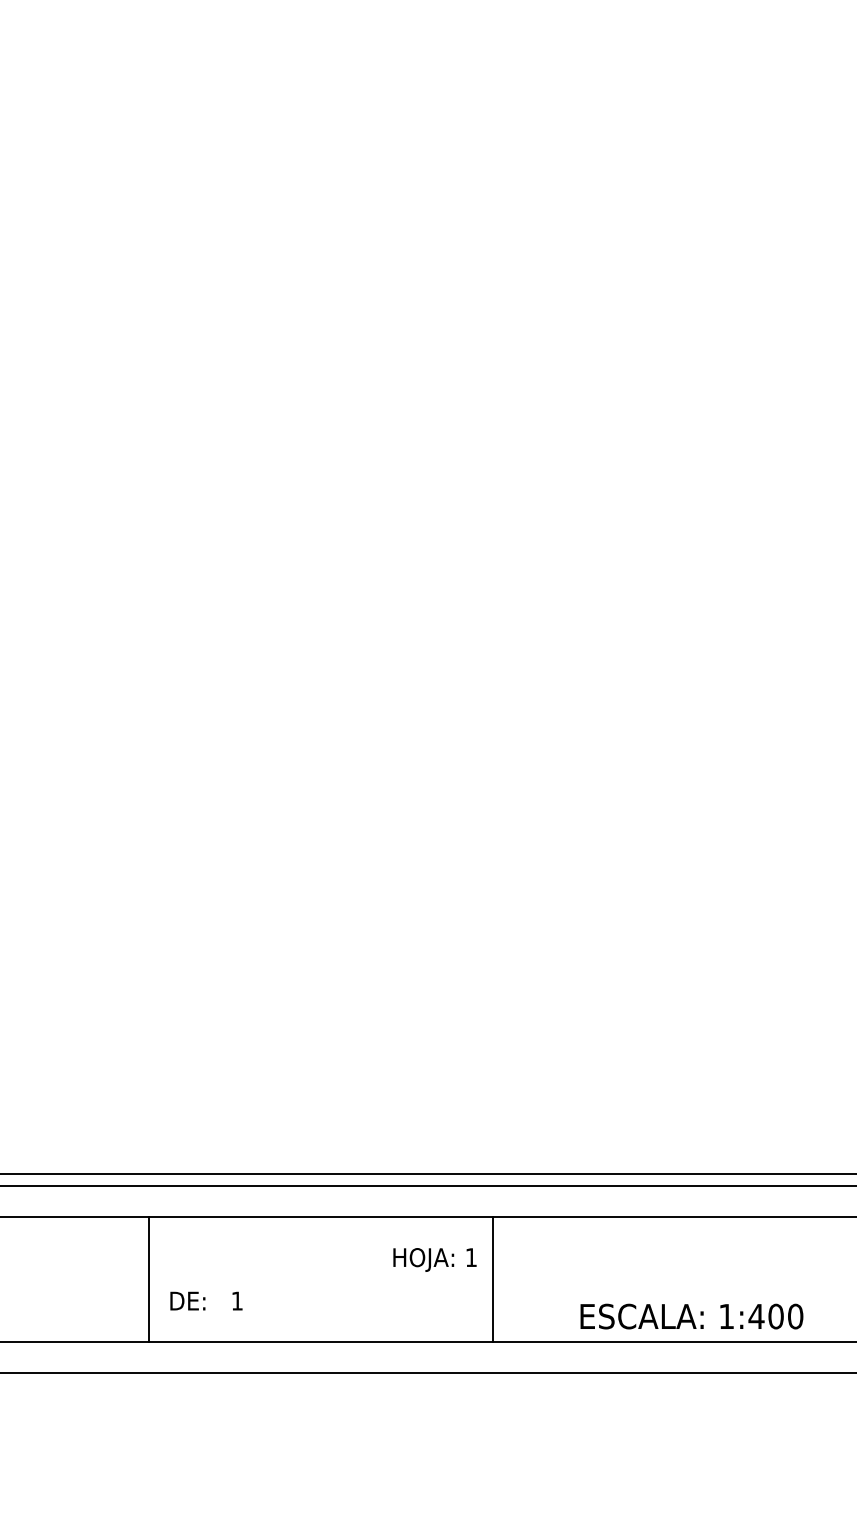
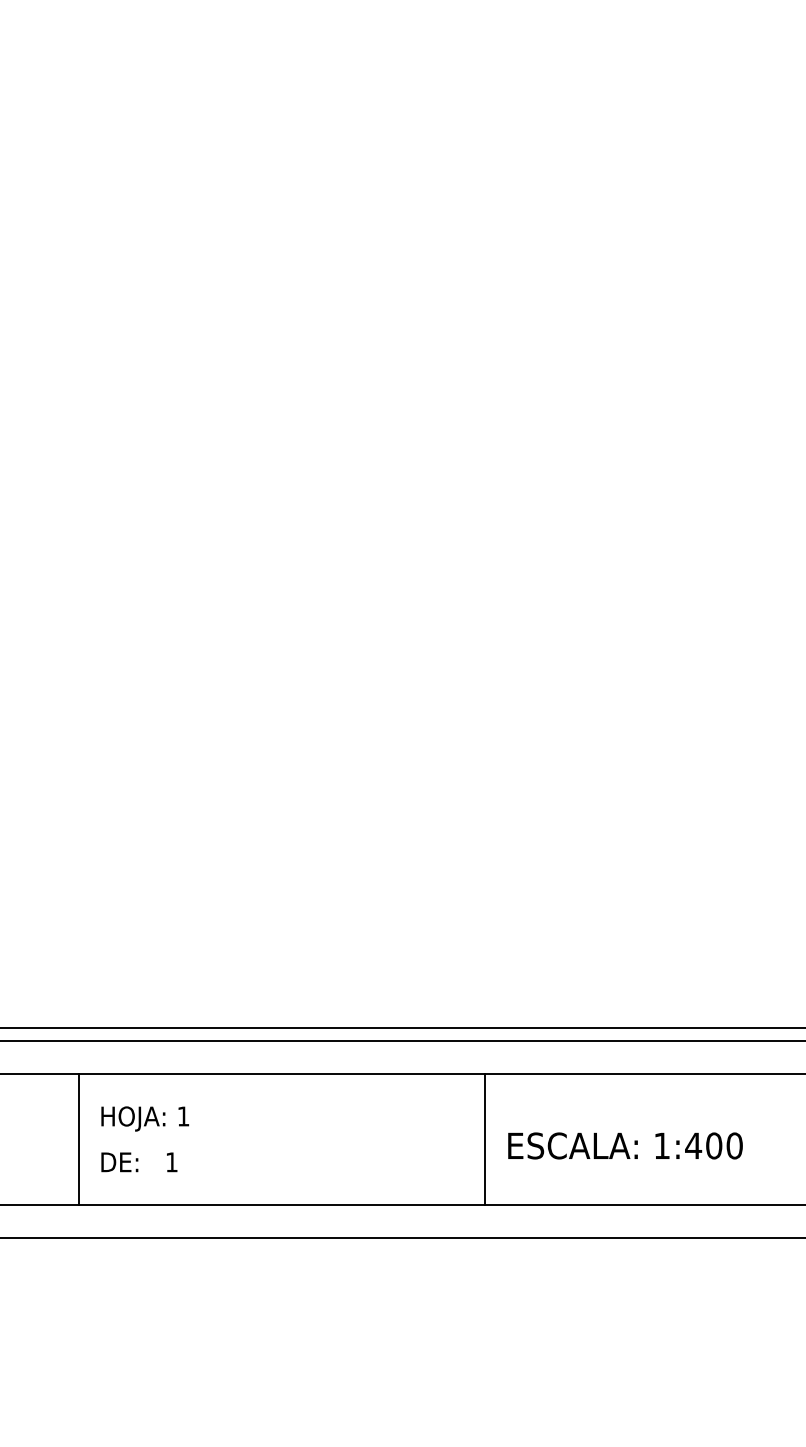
text: (434, 1259) -> (144, 1118), moved
line: (492, 1279) -> (484, 1139), moved
text: (691, 1316) -> (625, 1145), moved

